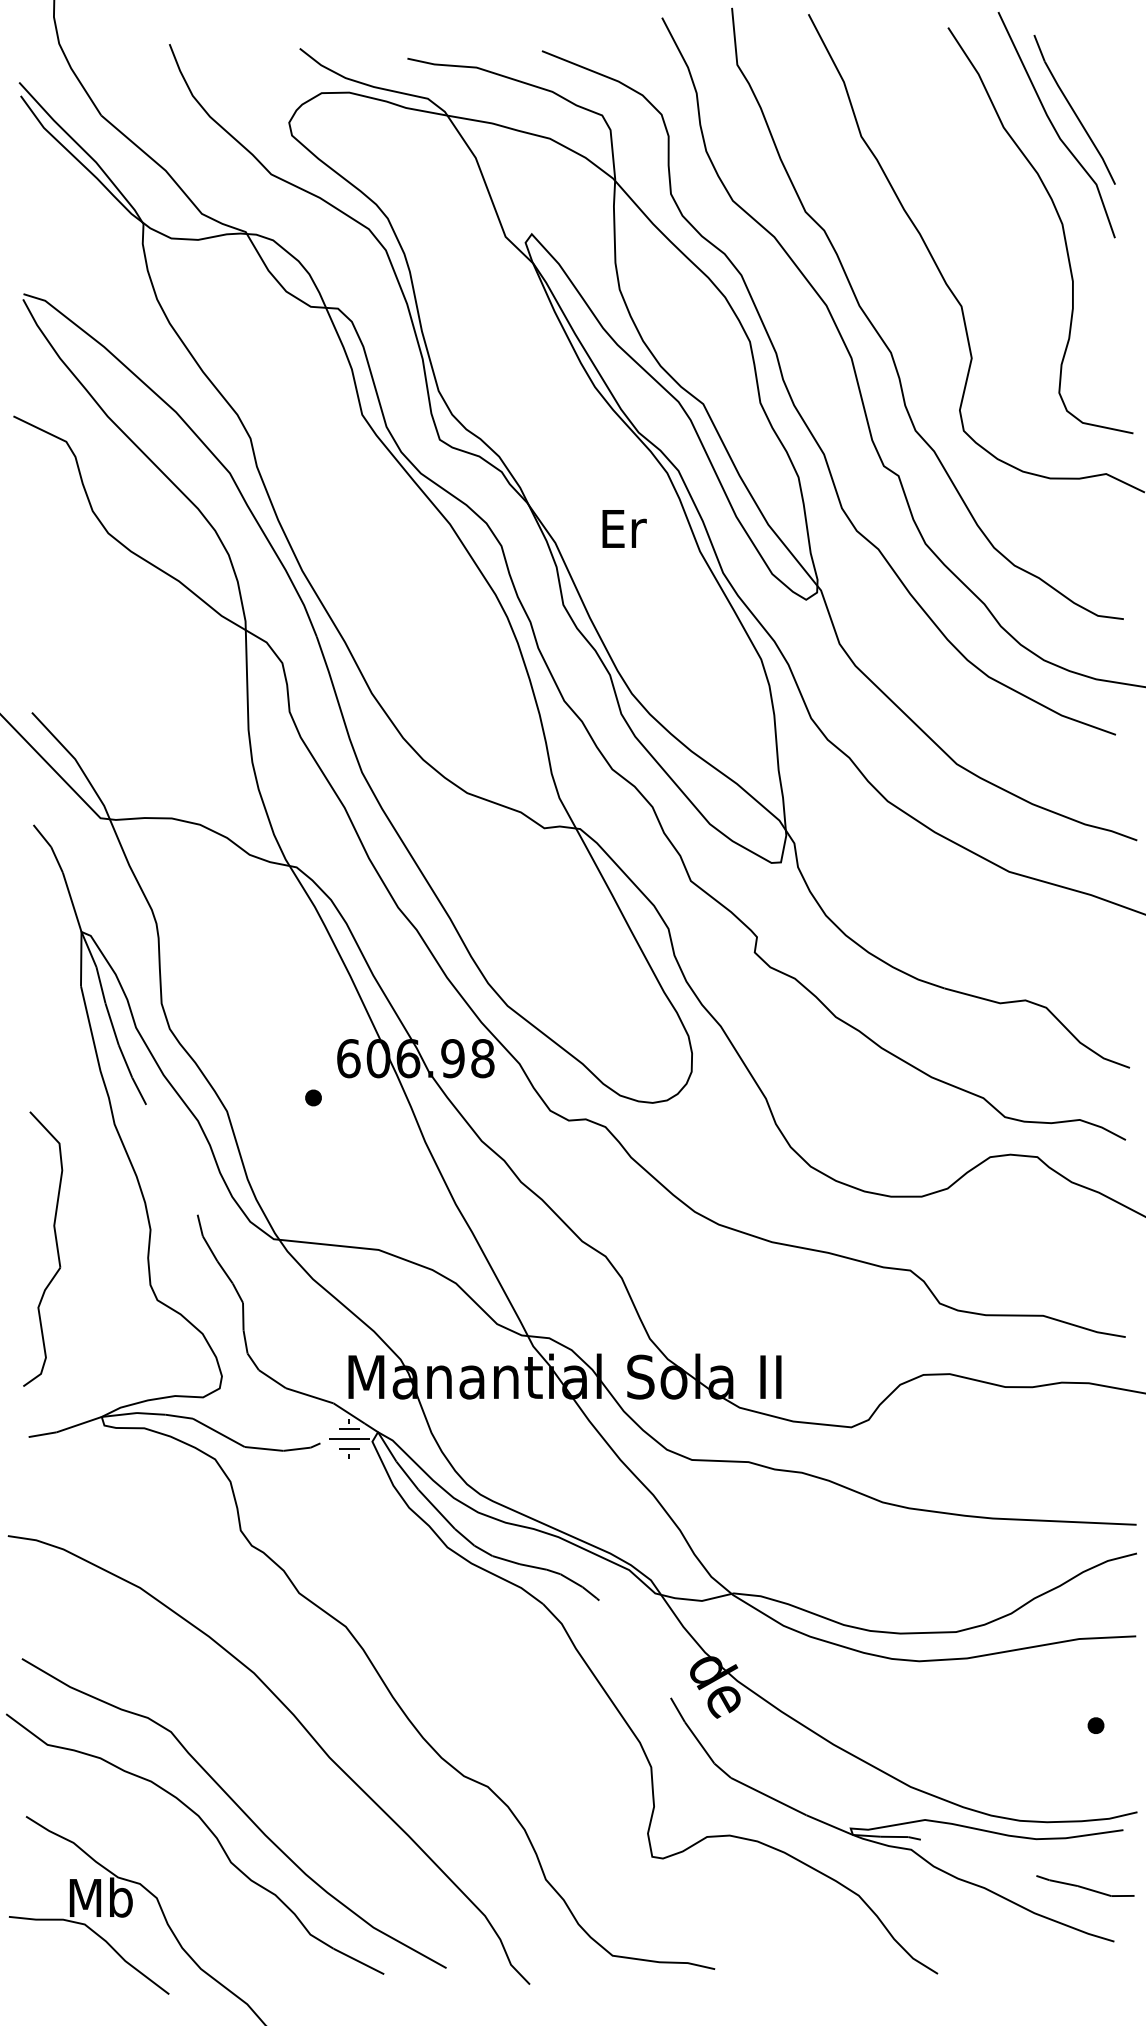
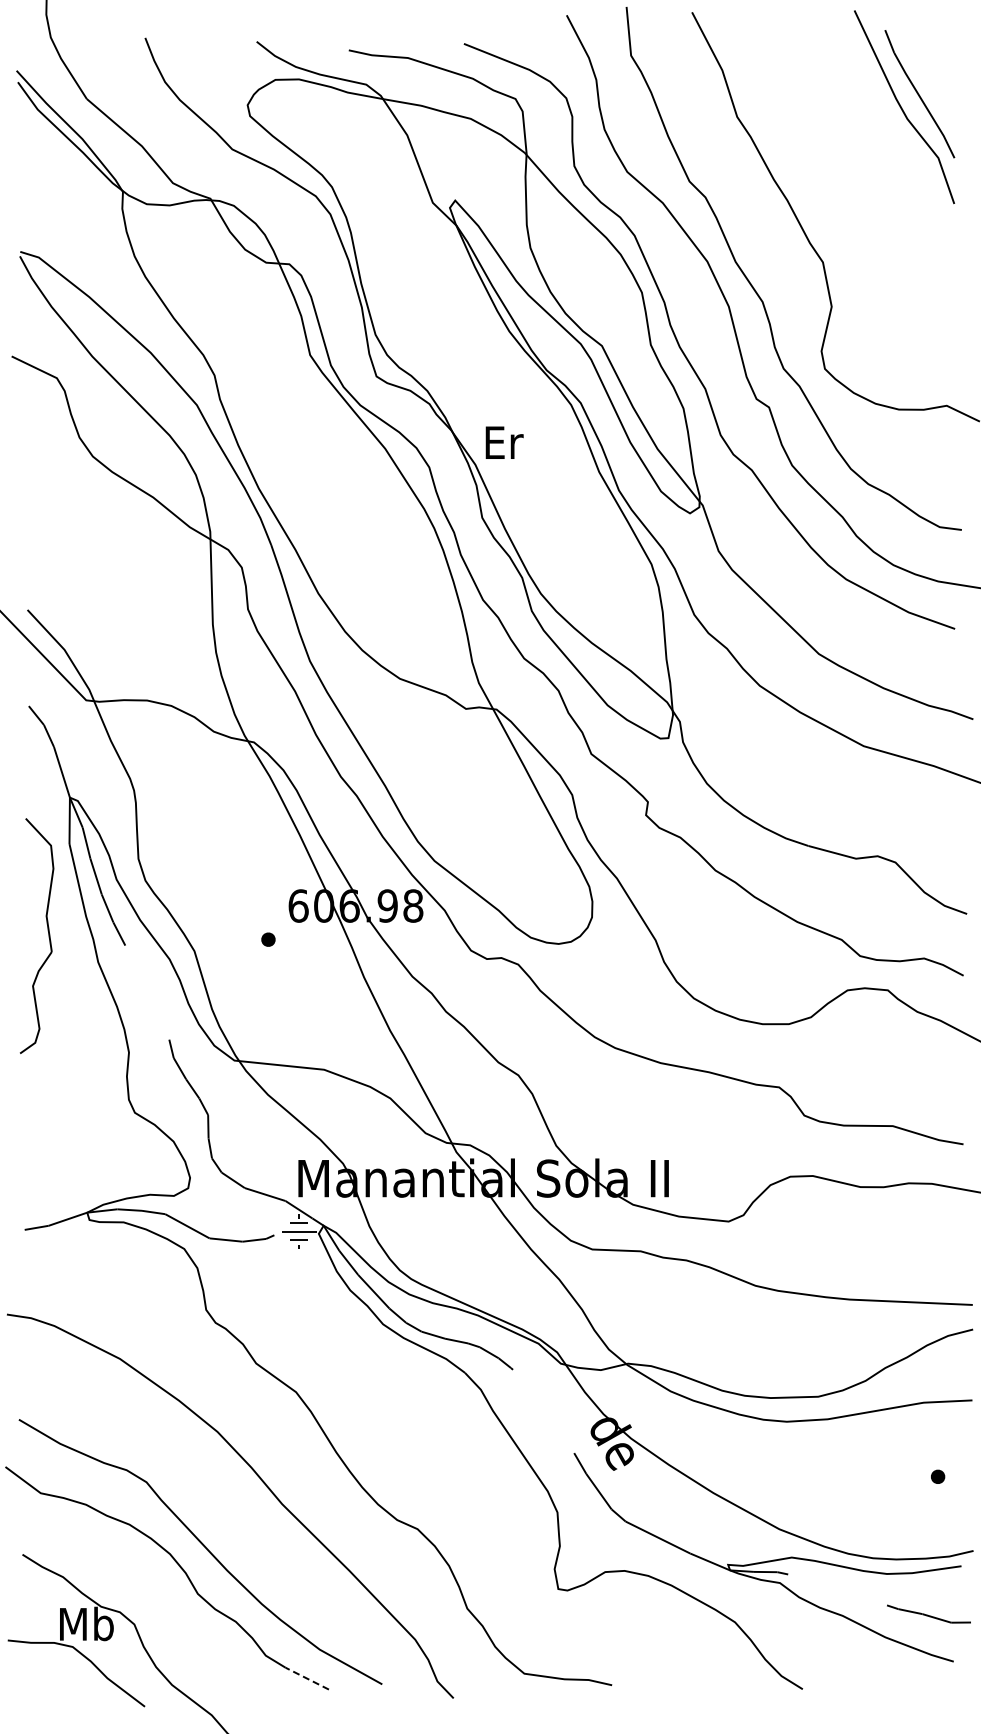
curve: (1061, 227) -> (908, 194), removed
text: (624, 528) -> (504, 442), moved
part: (56, 1248) -> (48, 935), moved
line: (357, 1961) -> (306, 1678), solid -> dashed

